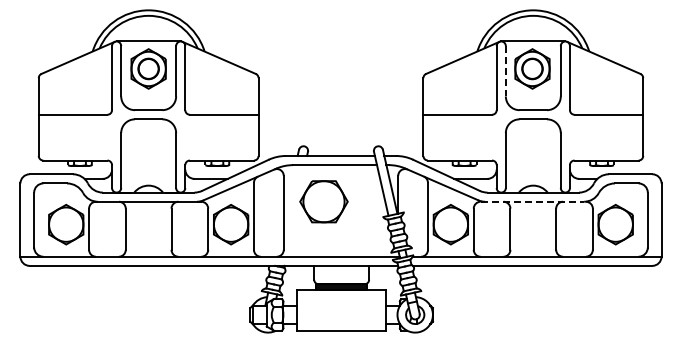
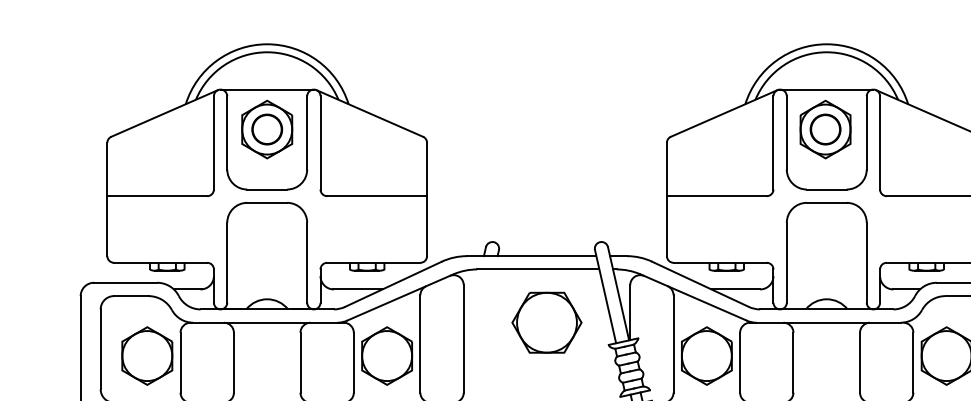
line: (505, 71) -> (786, 133), dashed -> solid
part: (323, 201) -> (546, 322), moved
line: (532, 201) -> (825, 322), dashed -> solid

